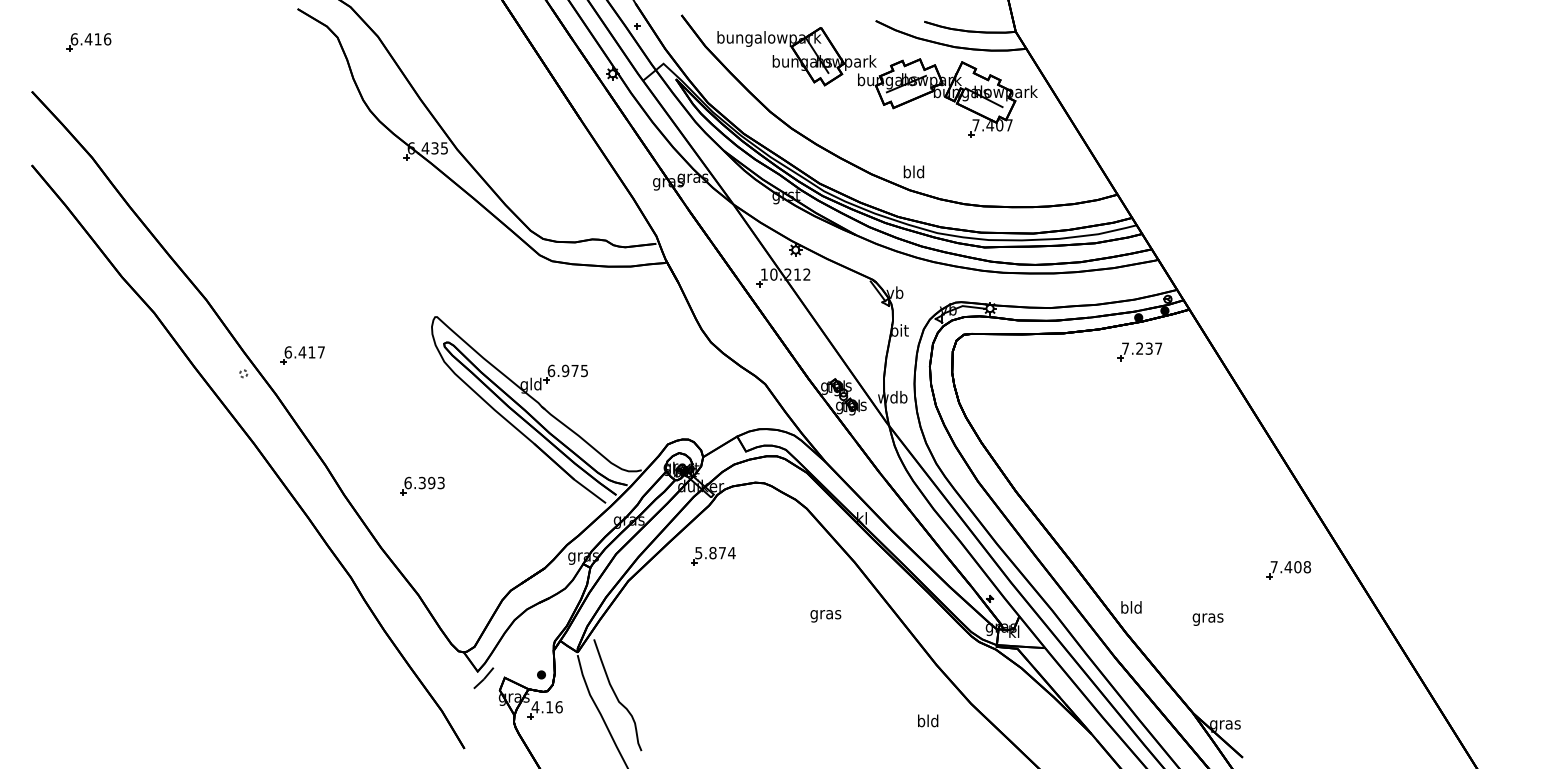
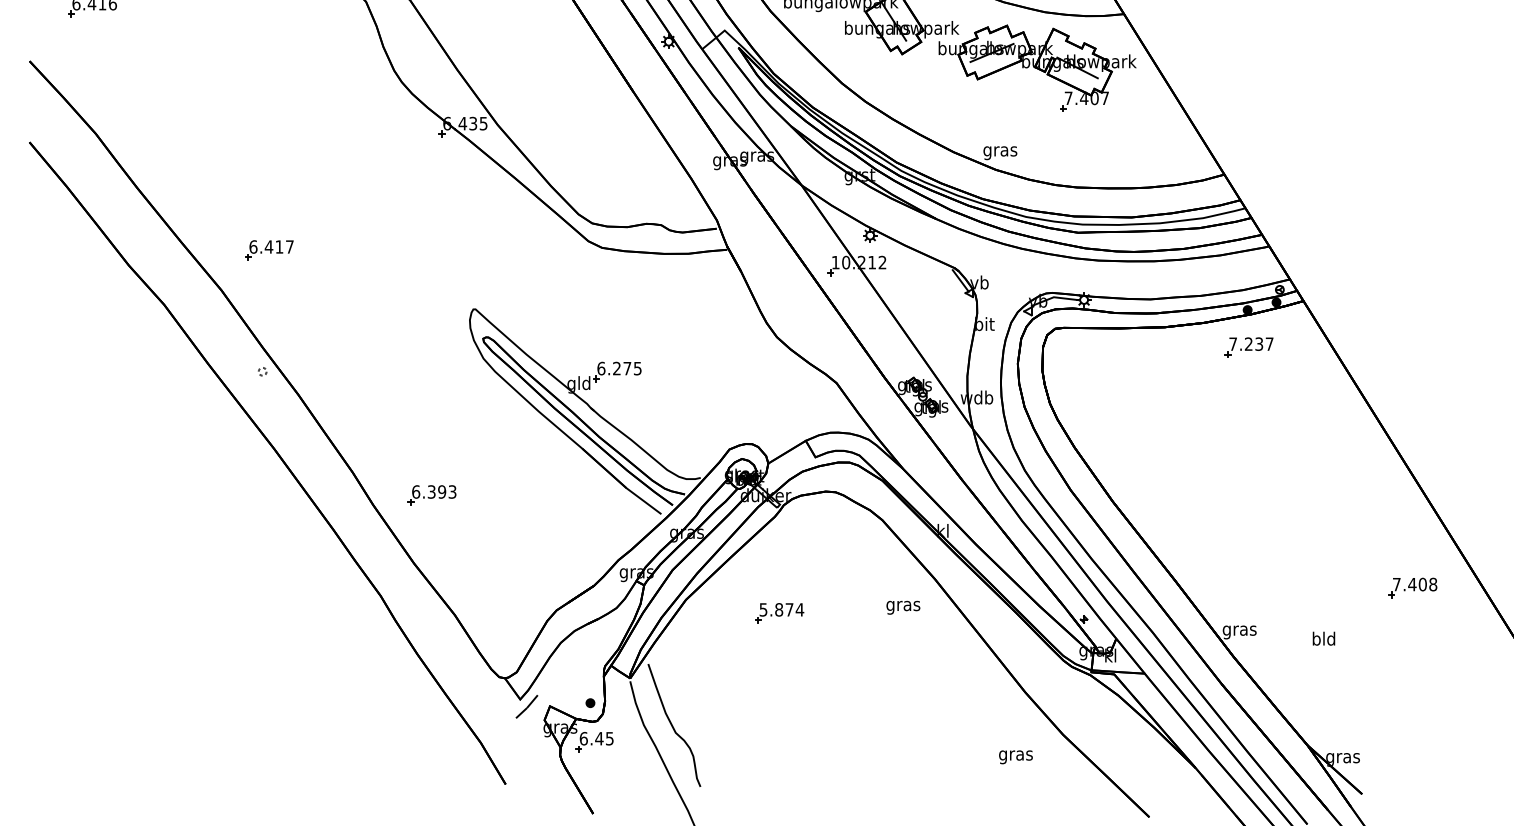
text: (913, 173) -> (999, 151), bld -> gras
part: (302, 355) -> (269, 250), moved
text: (565, 370) -> (616, 368), 6.975 -> 6.275
part: (422, 485) -> (431, 494), moved
part: (713, 556) -> (779, 613), moved
text: (1131, 608) -> (1239, 630), bld -> gras
text: (825, 616) -> (902, 608), moved
text: (1207, 617) -> (1323, 639), gras -> bld
text: (546, 707) -> (595, 739), 4.16 -> 6.45
text: (927, 722) -> (1015, 755), bld -> gras

